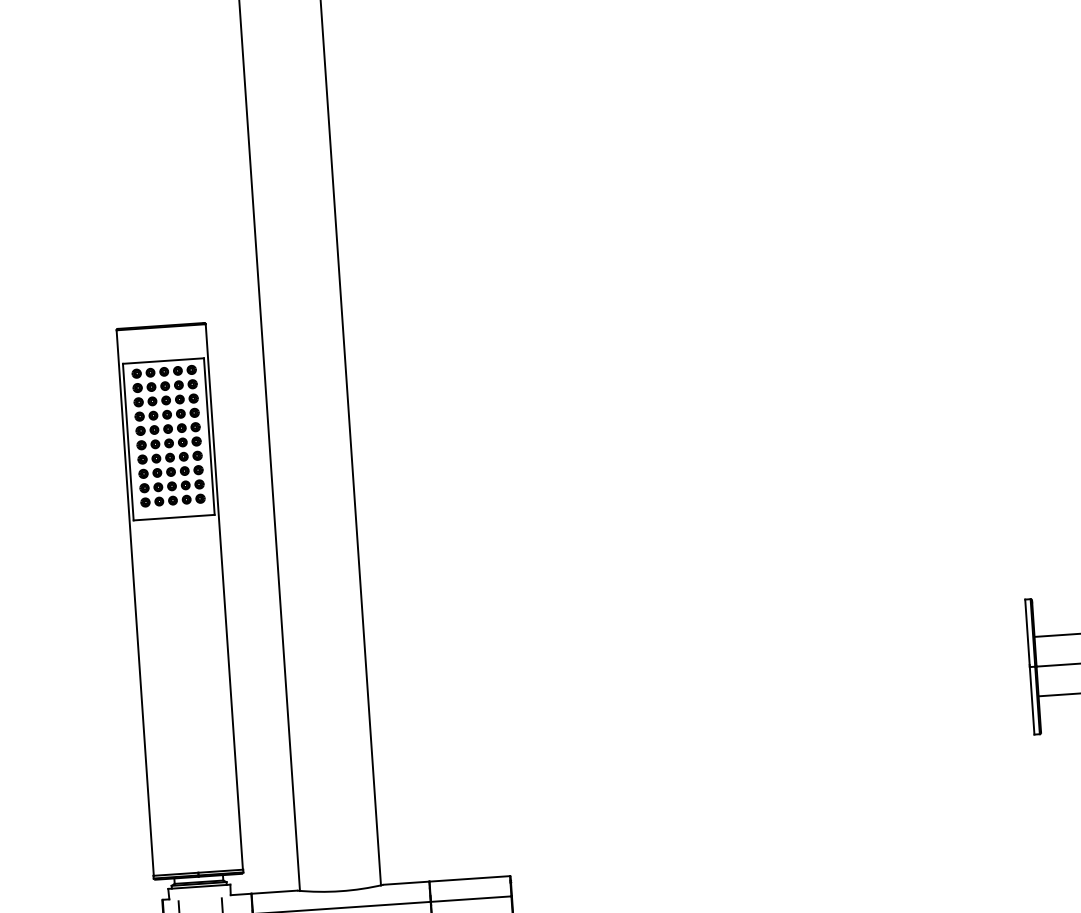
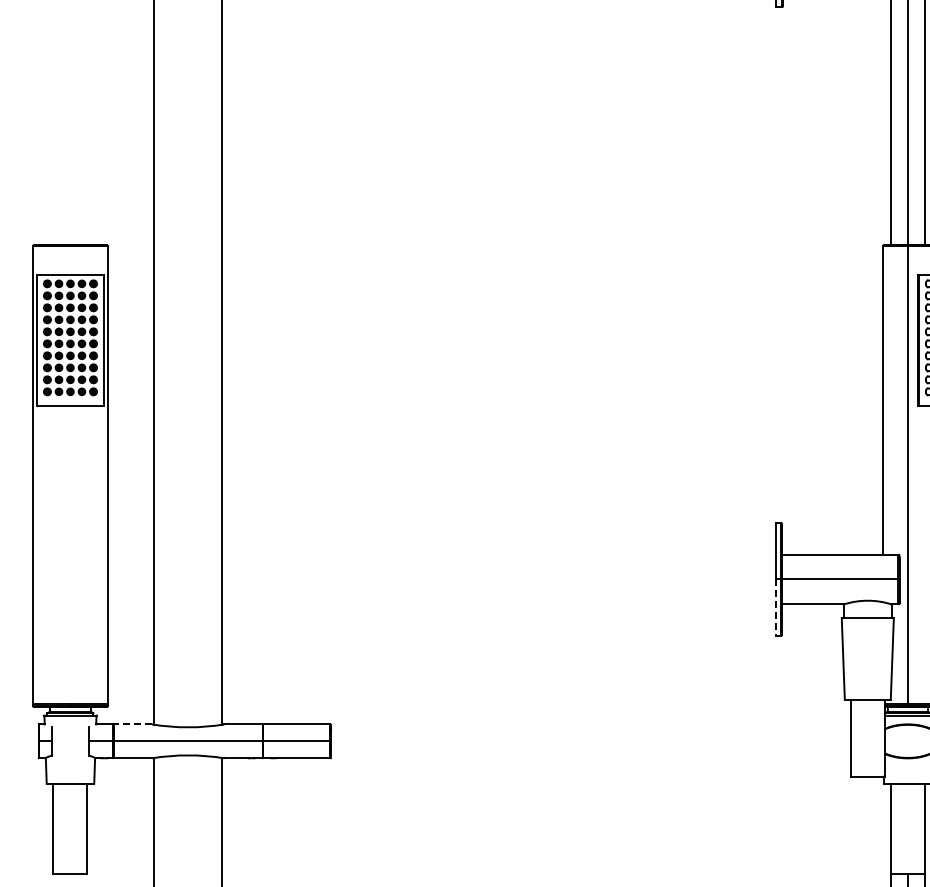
line: (1032, 701) -> (776, 608), solid -> dashed
line: (274, 892) -> (132, 724), solid -> dashed

